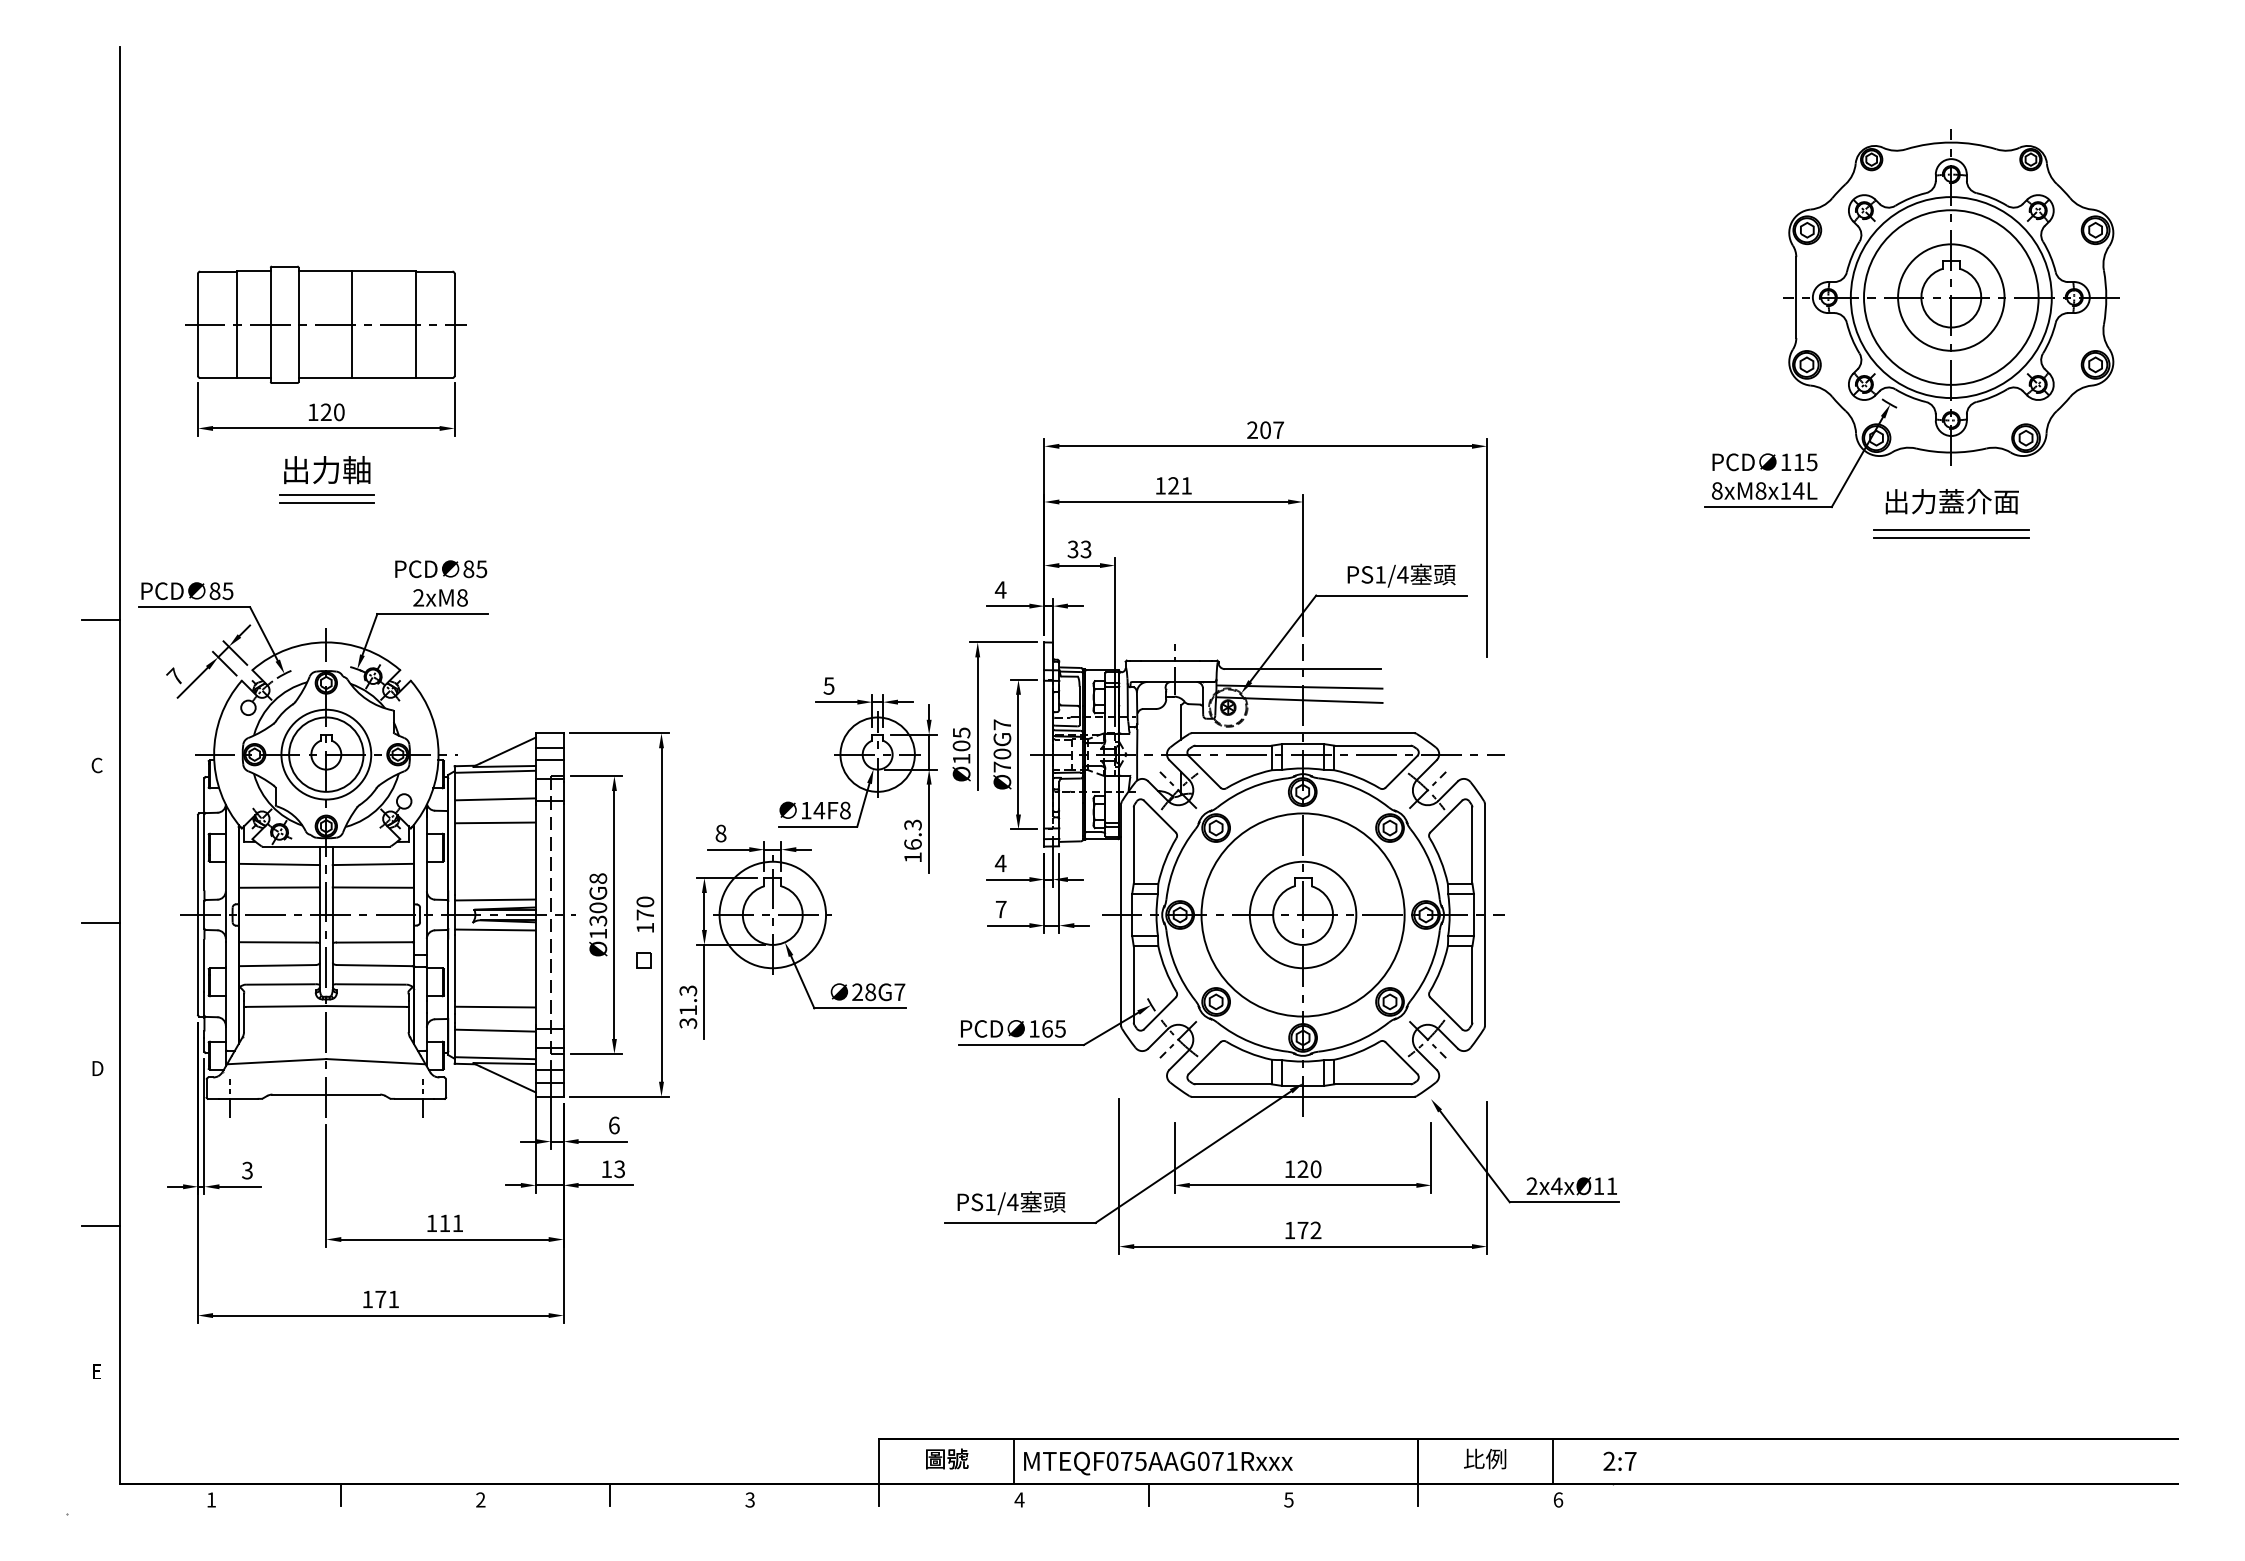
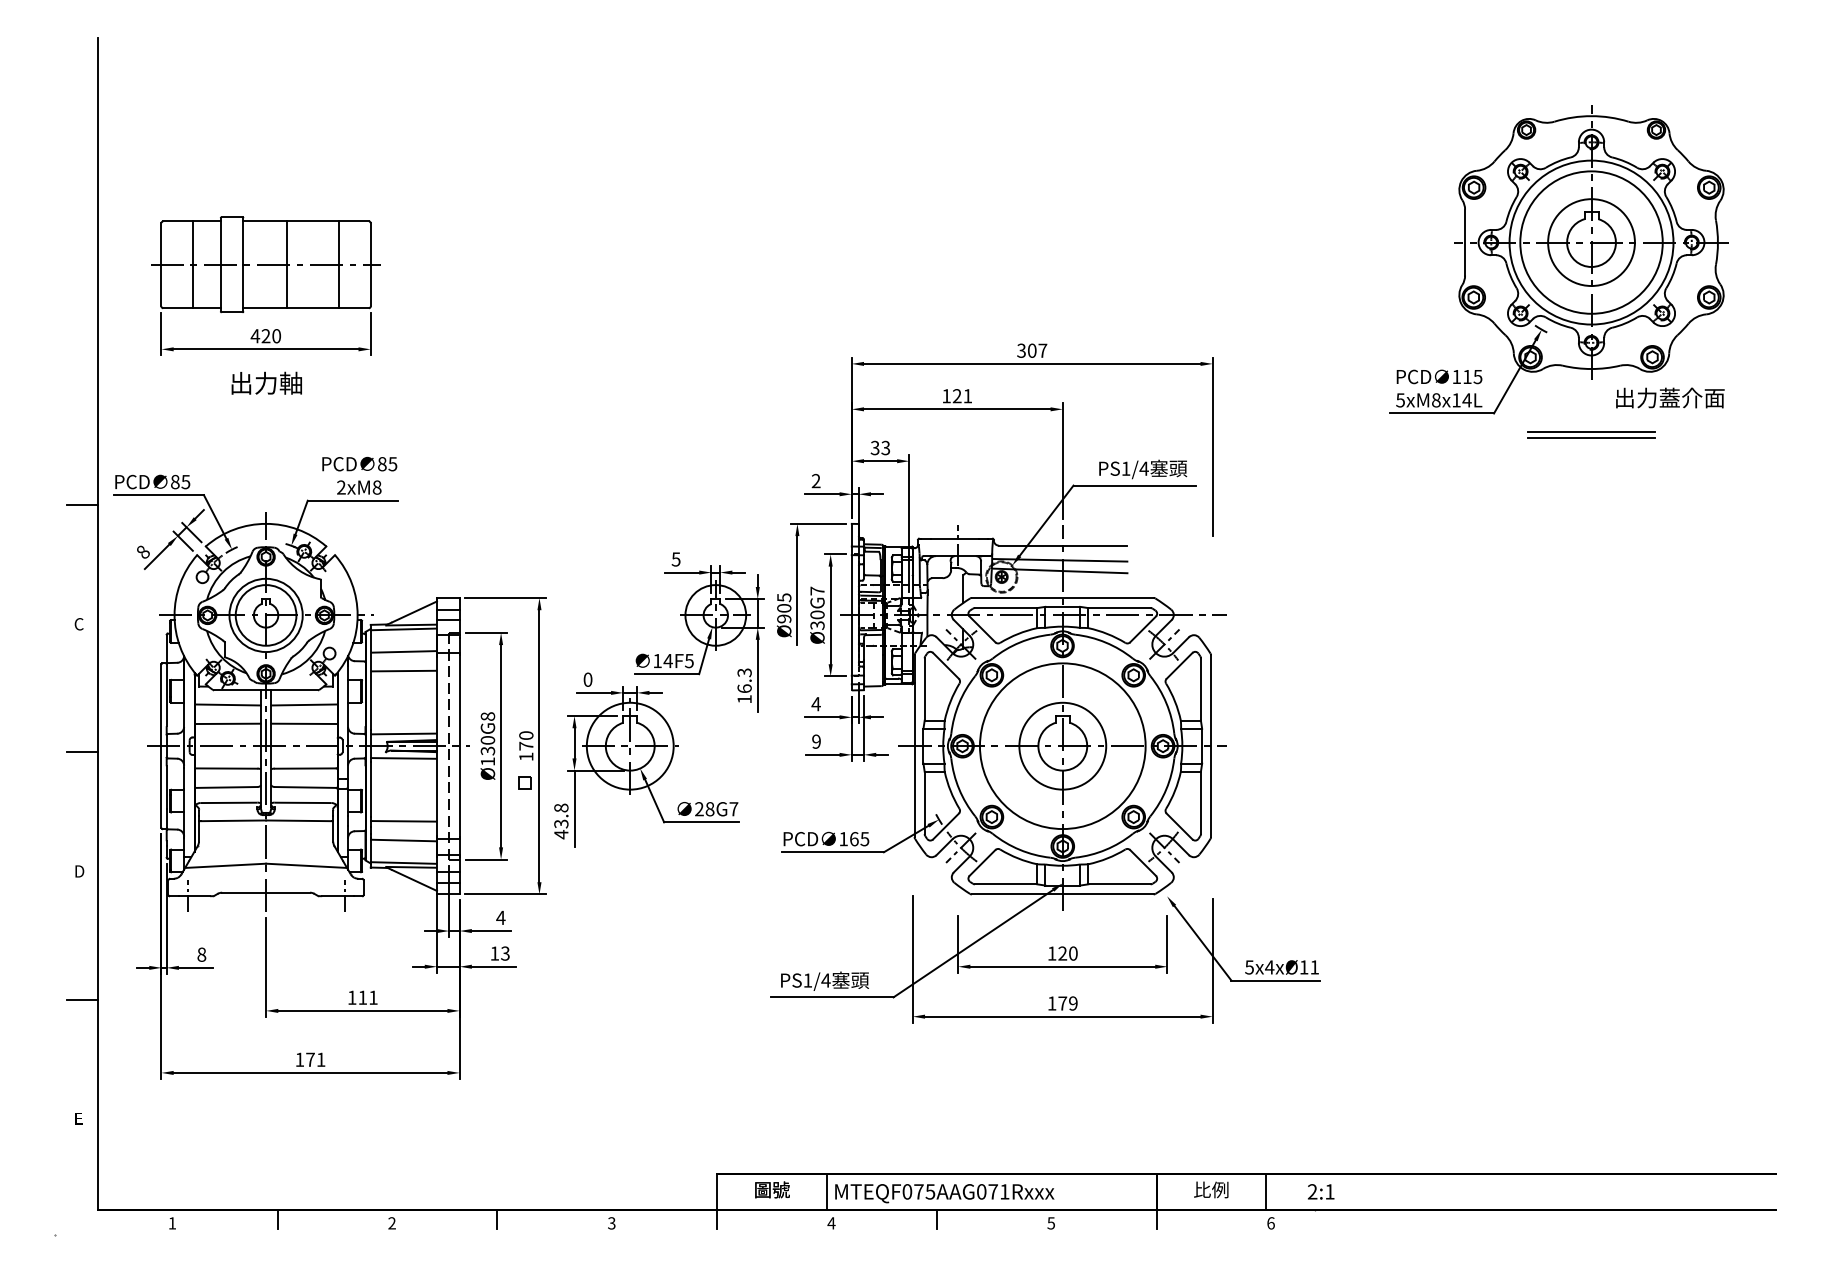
text: (313, 412) -> (255, 336), 120 -> 420
text: (1252, 429) -> (1021, 350), 207 -> 307
text: (1717, 491) -> (1400, 400), 8xM8x14L -> 5xM8x14L
line: (326, 494) -> (266, 403), removed
text: (1952, 500) -> (1670, 397), moved
line: (326, 502) -> (266, 409), removed
text: (999, 589) -> (815, 480), 4 -> 2
text: (174, 676) -> (142, 551), 7 -> 8
text: (961, 758) -> (784, 618), Ø105 -> Ø905
text: (1002, 767) -> (817, 625), Ø70G7 -> Ø30G7
text: (845, 809) -> (689, 660), 14F8 -> 14F5
text: (720, 833) -> (587, 679), 8 -> 0
text: (1001, 909) -> (816, 741), 7 -> 9
text: (688, 1007) -> (561, 821), 31.3 -> 43.8
text: (613, 1125) -> (500, 917), 6 -> 4
text: (247, 1170) -> (201, 954), 3 -> 8
text: (1531, 1186) -> (1249, 967), 2x4xØ11 -> 5x4xØ11
text: (1316, 1230) -> (1073, 1003), 172 -> 179
text: (1630, 1460) -> (1329, 1191), 2:7 -> 2:1

